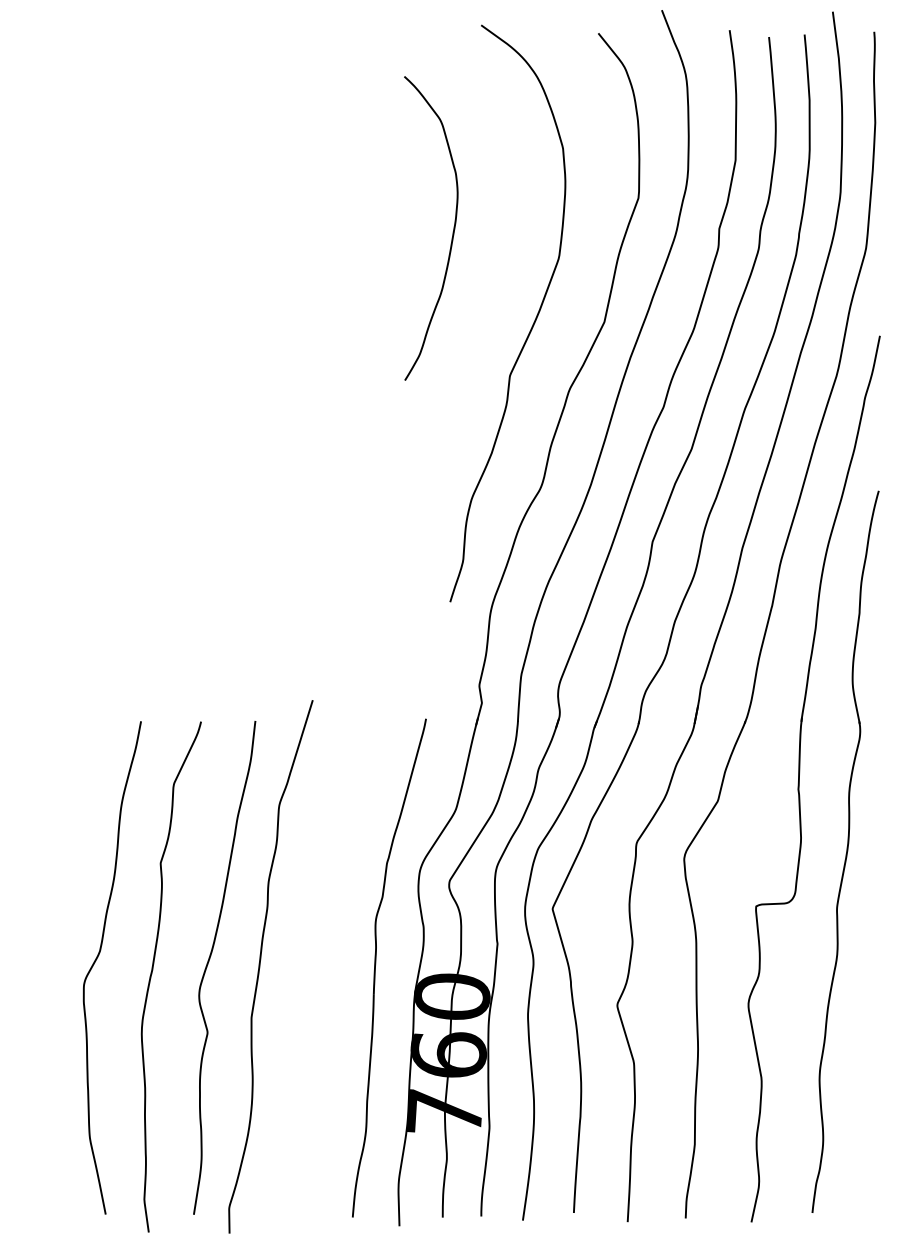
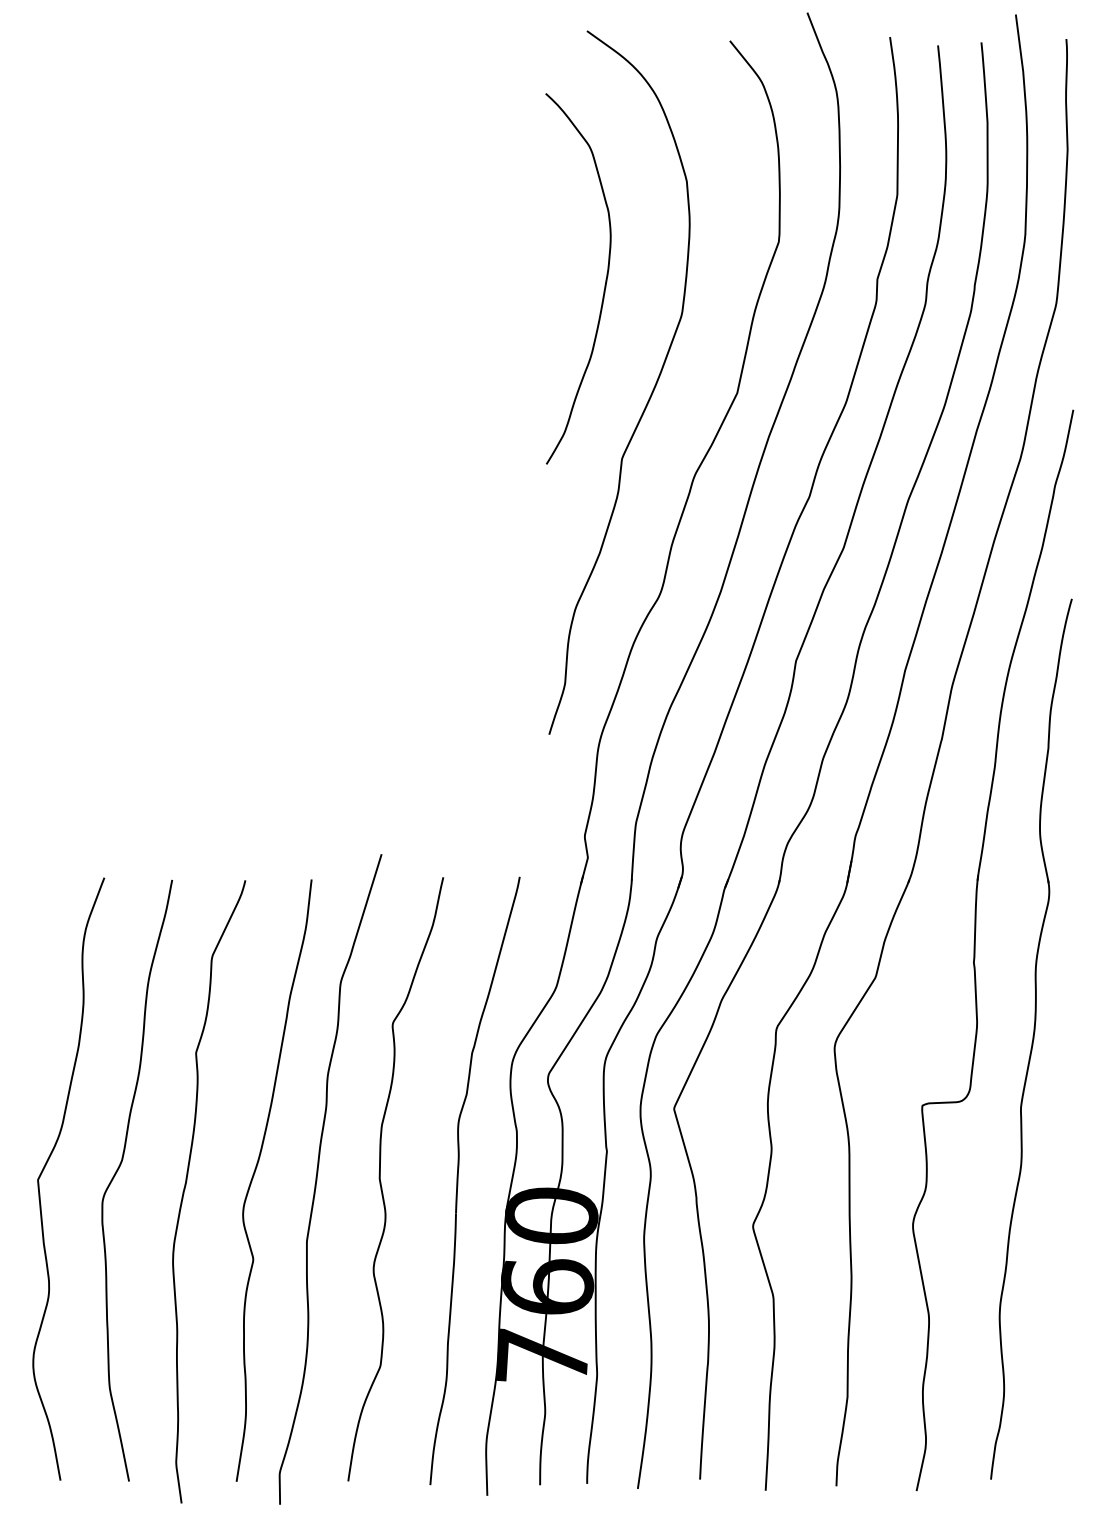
curve: (452, 232) -> (604, 283), moved
curve: (37, 956) -> (45, 1166), added
curve: (312, 966) -> (381, 1178), added

